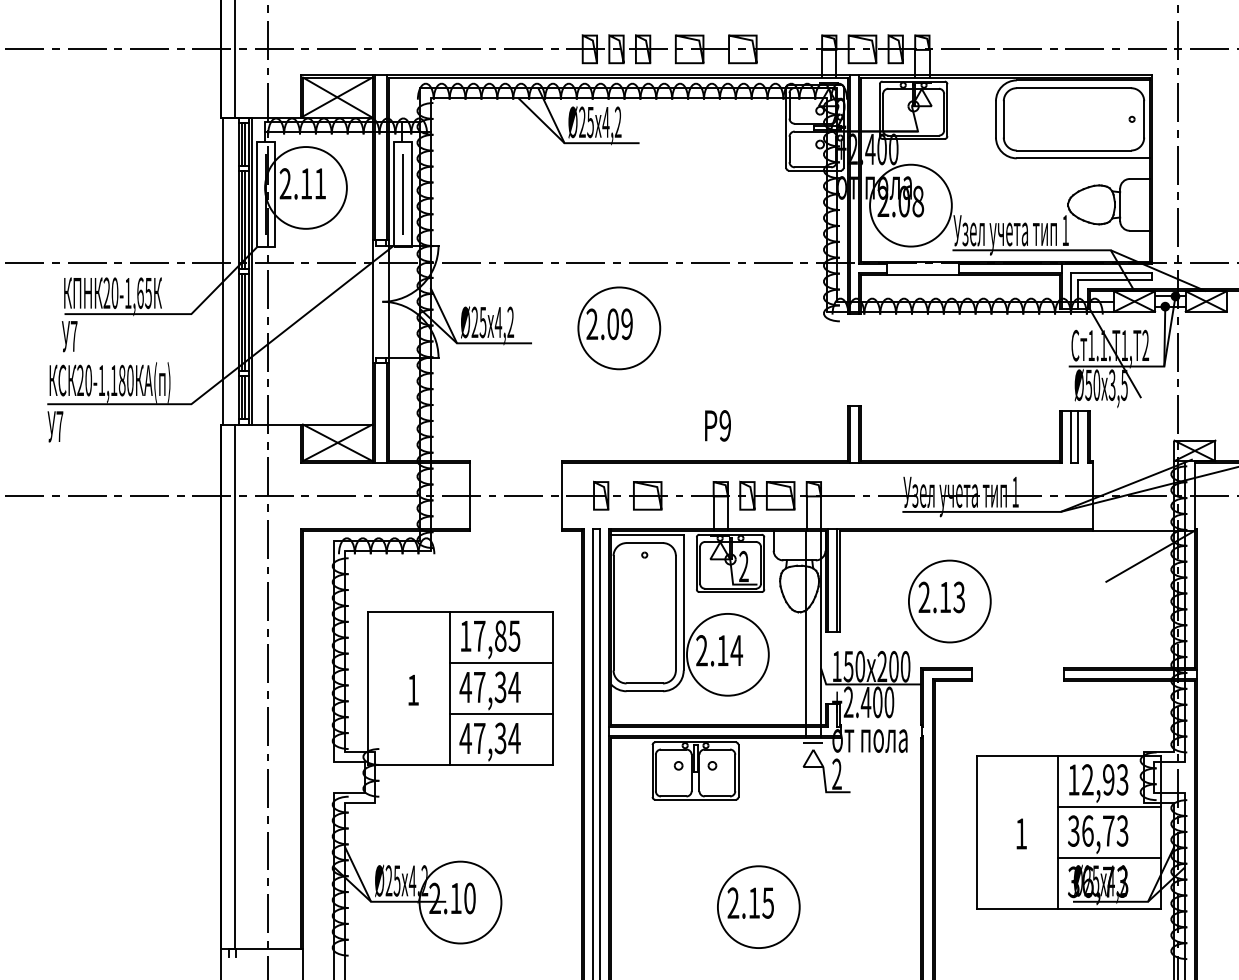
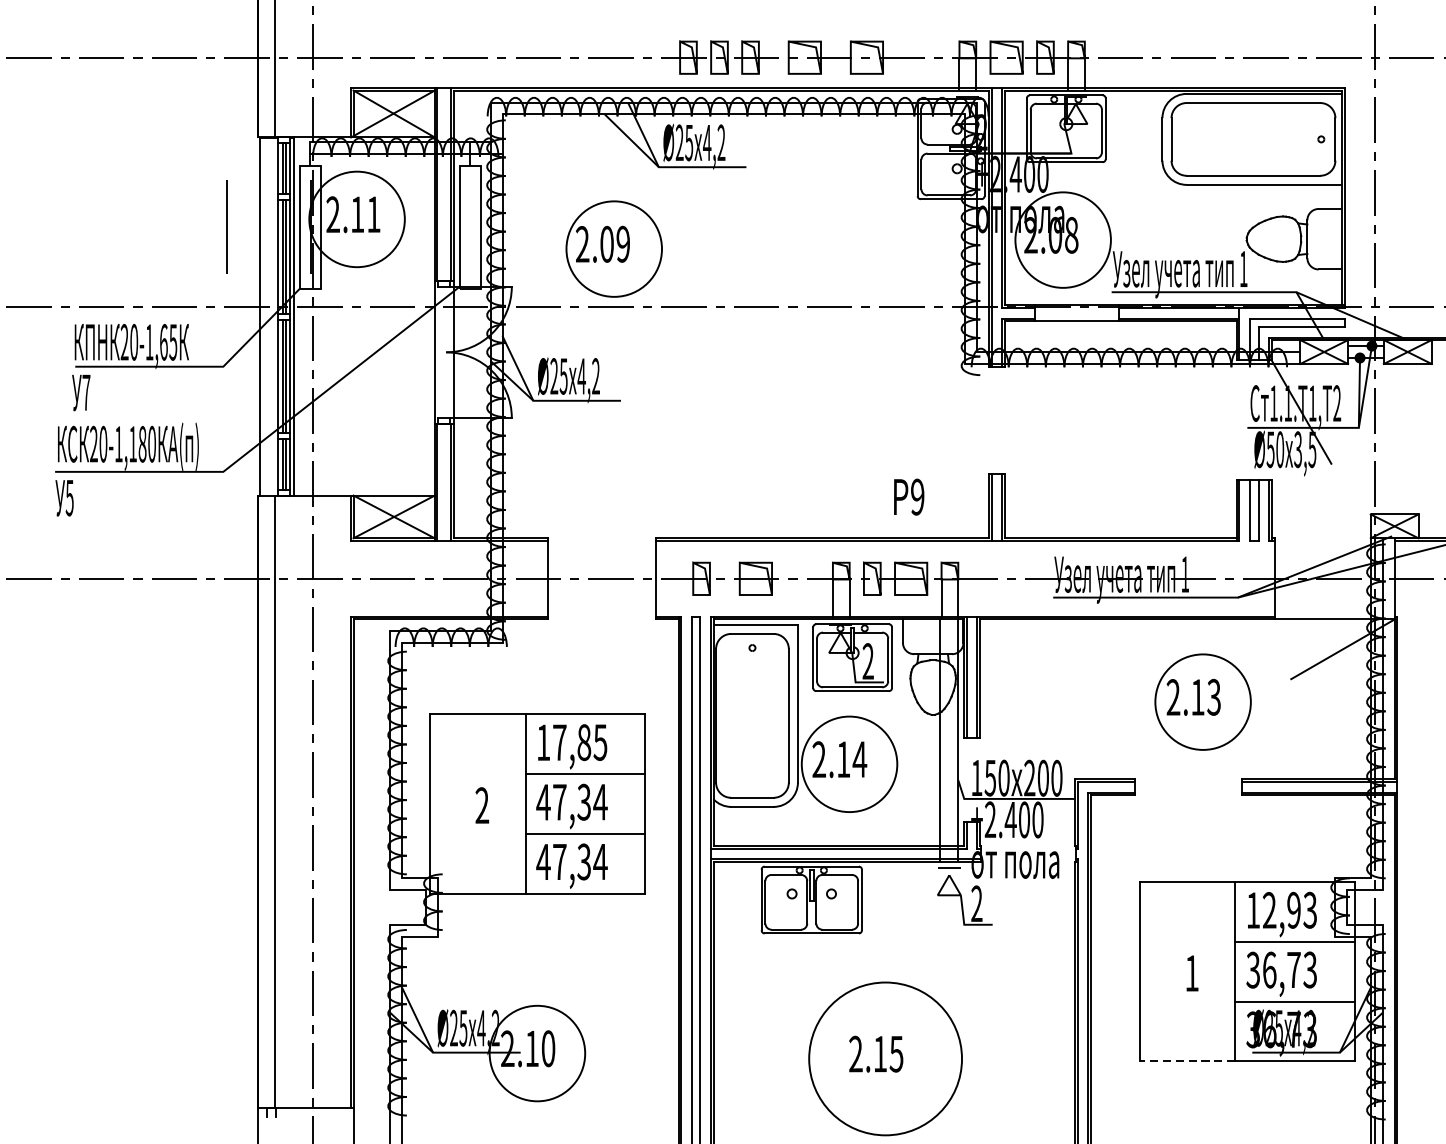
line: (402, 194) -> (225, 227), moved
part: (619, 328) -> (614, 249), moved
text: (717, 425) -> (908, 496), moved
text: (59, 426) -> (69, 497), 7 -> 5
part: (949, 601) -> (1202, 702), moved
text: (413, 689) -> (482, 804), 1 -> 2
circle: (758, 907) -> (885, 1059), size x1.6
line: (1017, 909) -> (1187, 1061), solid -> dashed

